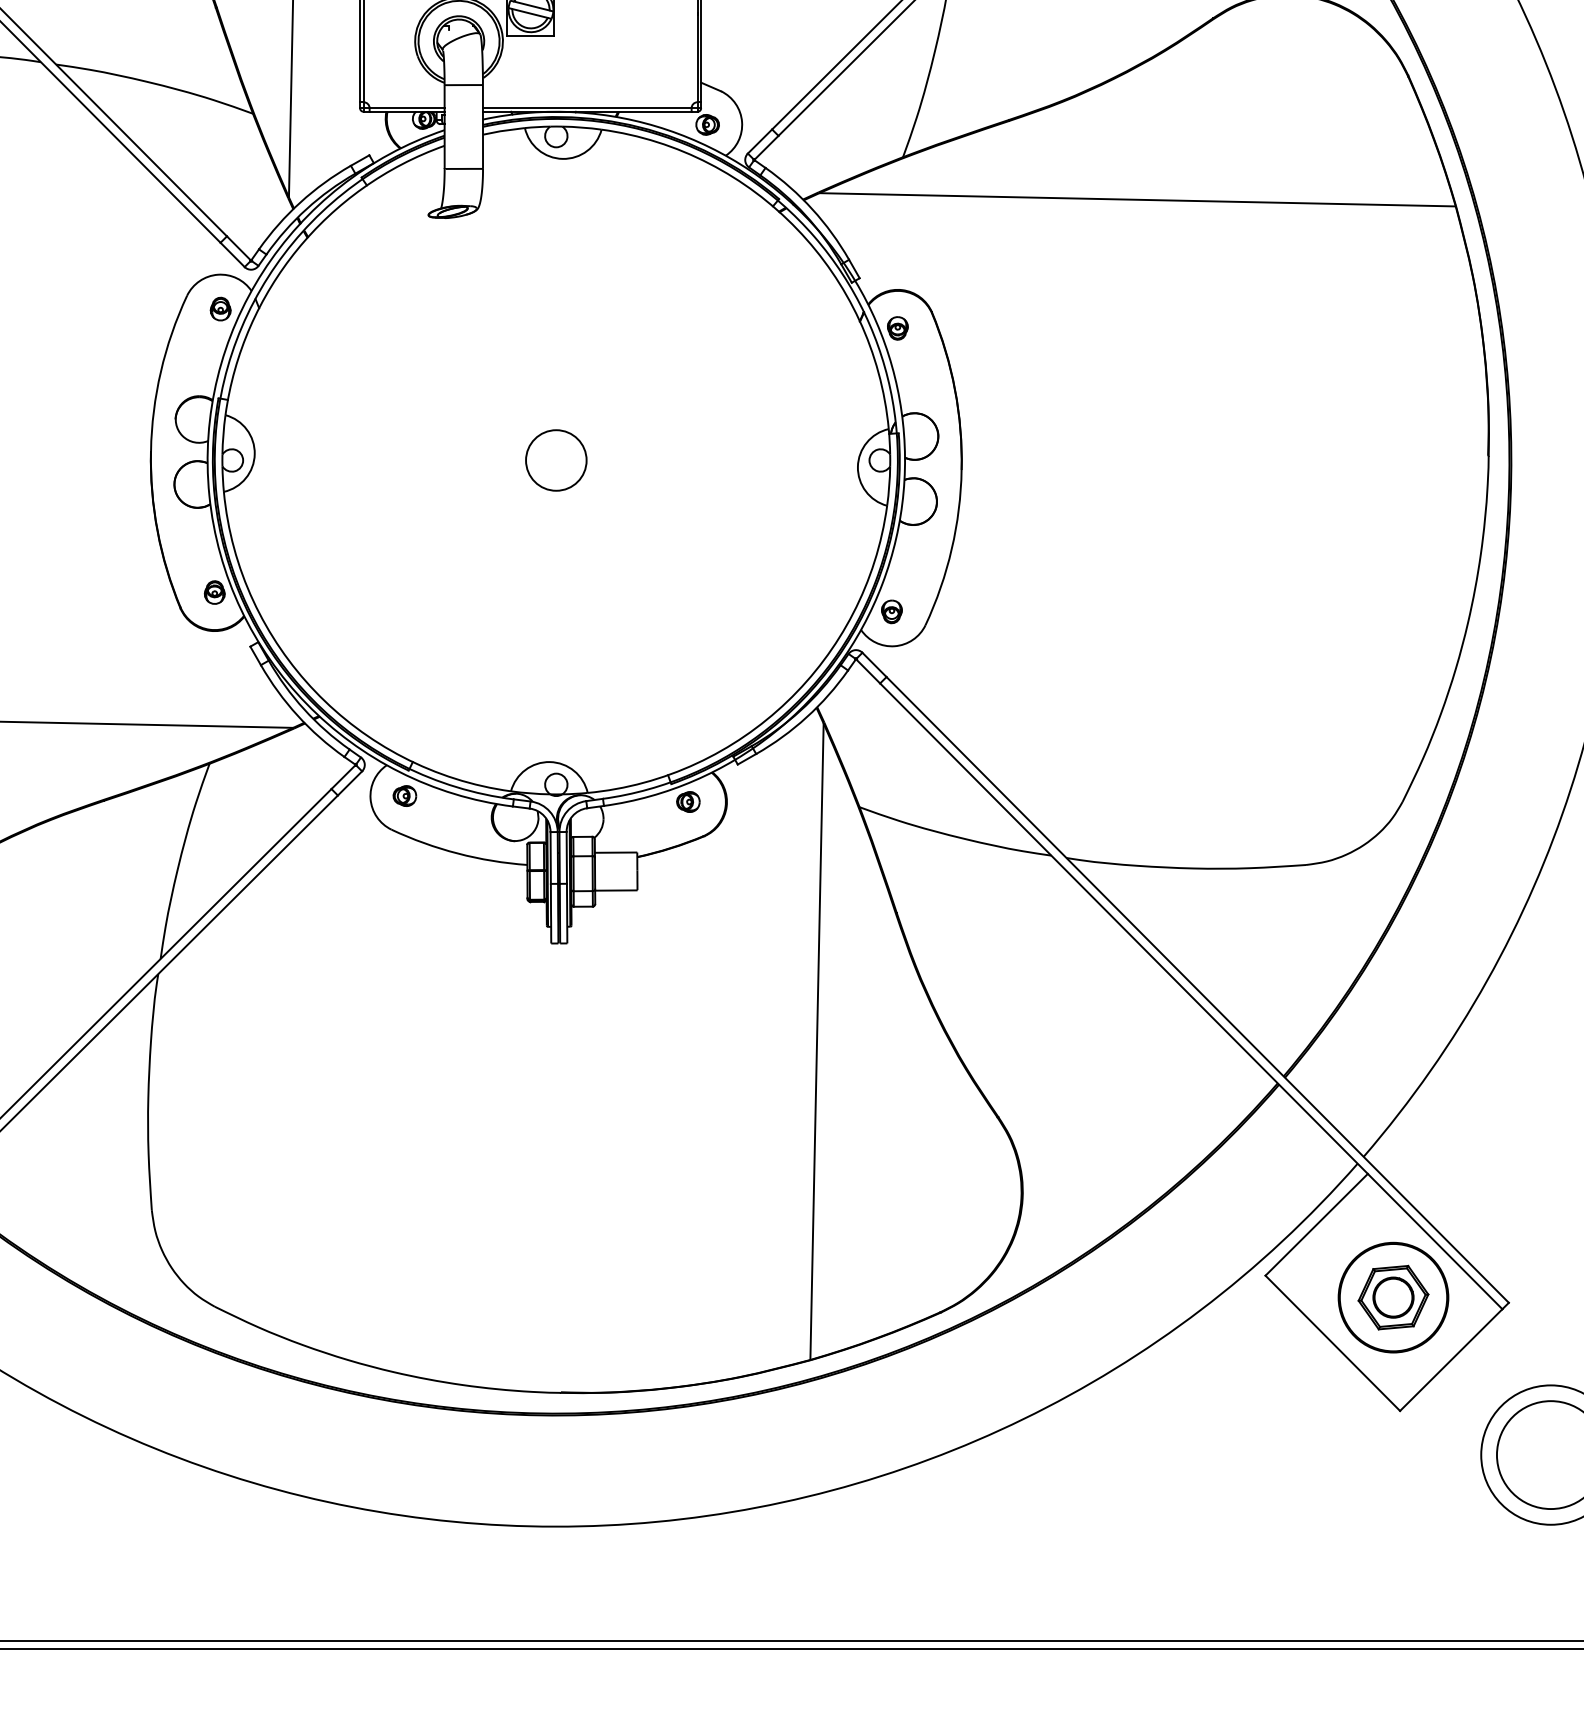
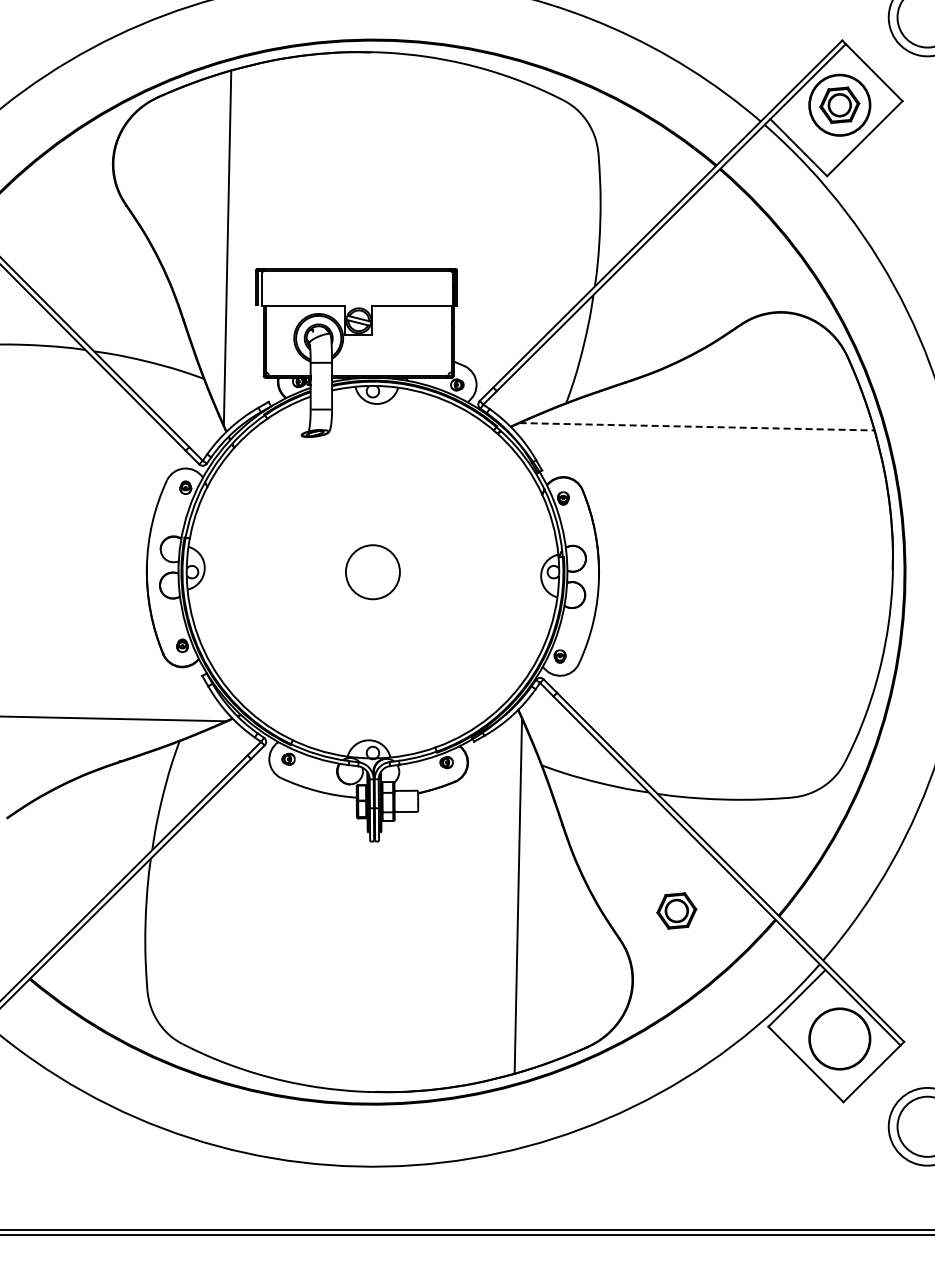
line: (1138, 199) -> (697, 426), solid -> dashed
circle: (555, 459) -> (372, 571), size x1.6
part: (1392, 1296) -> (676, 910), moved

